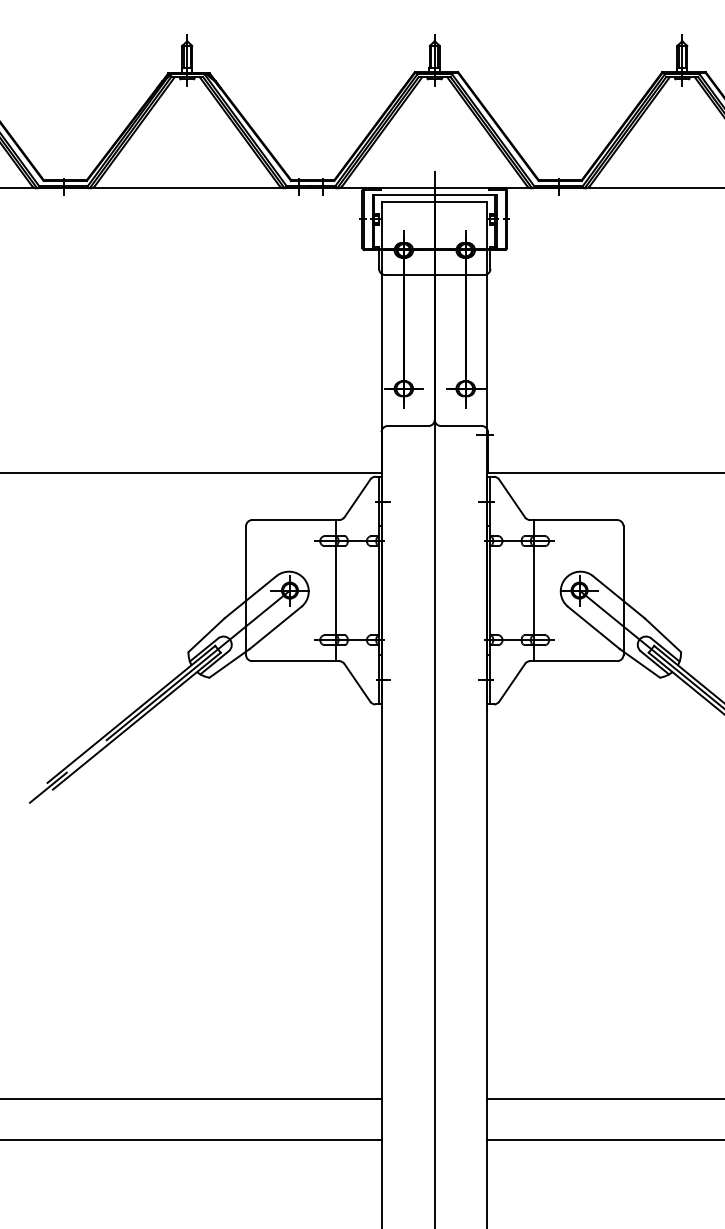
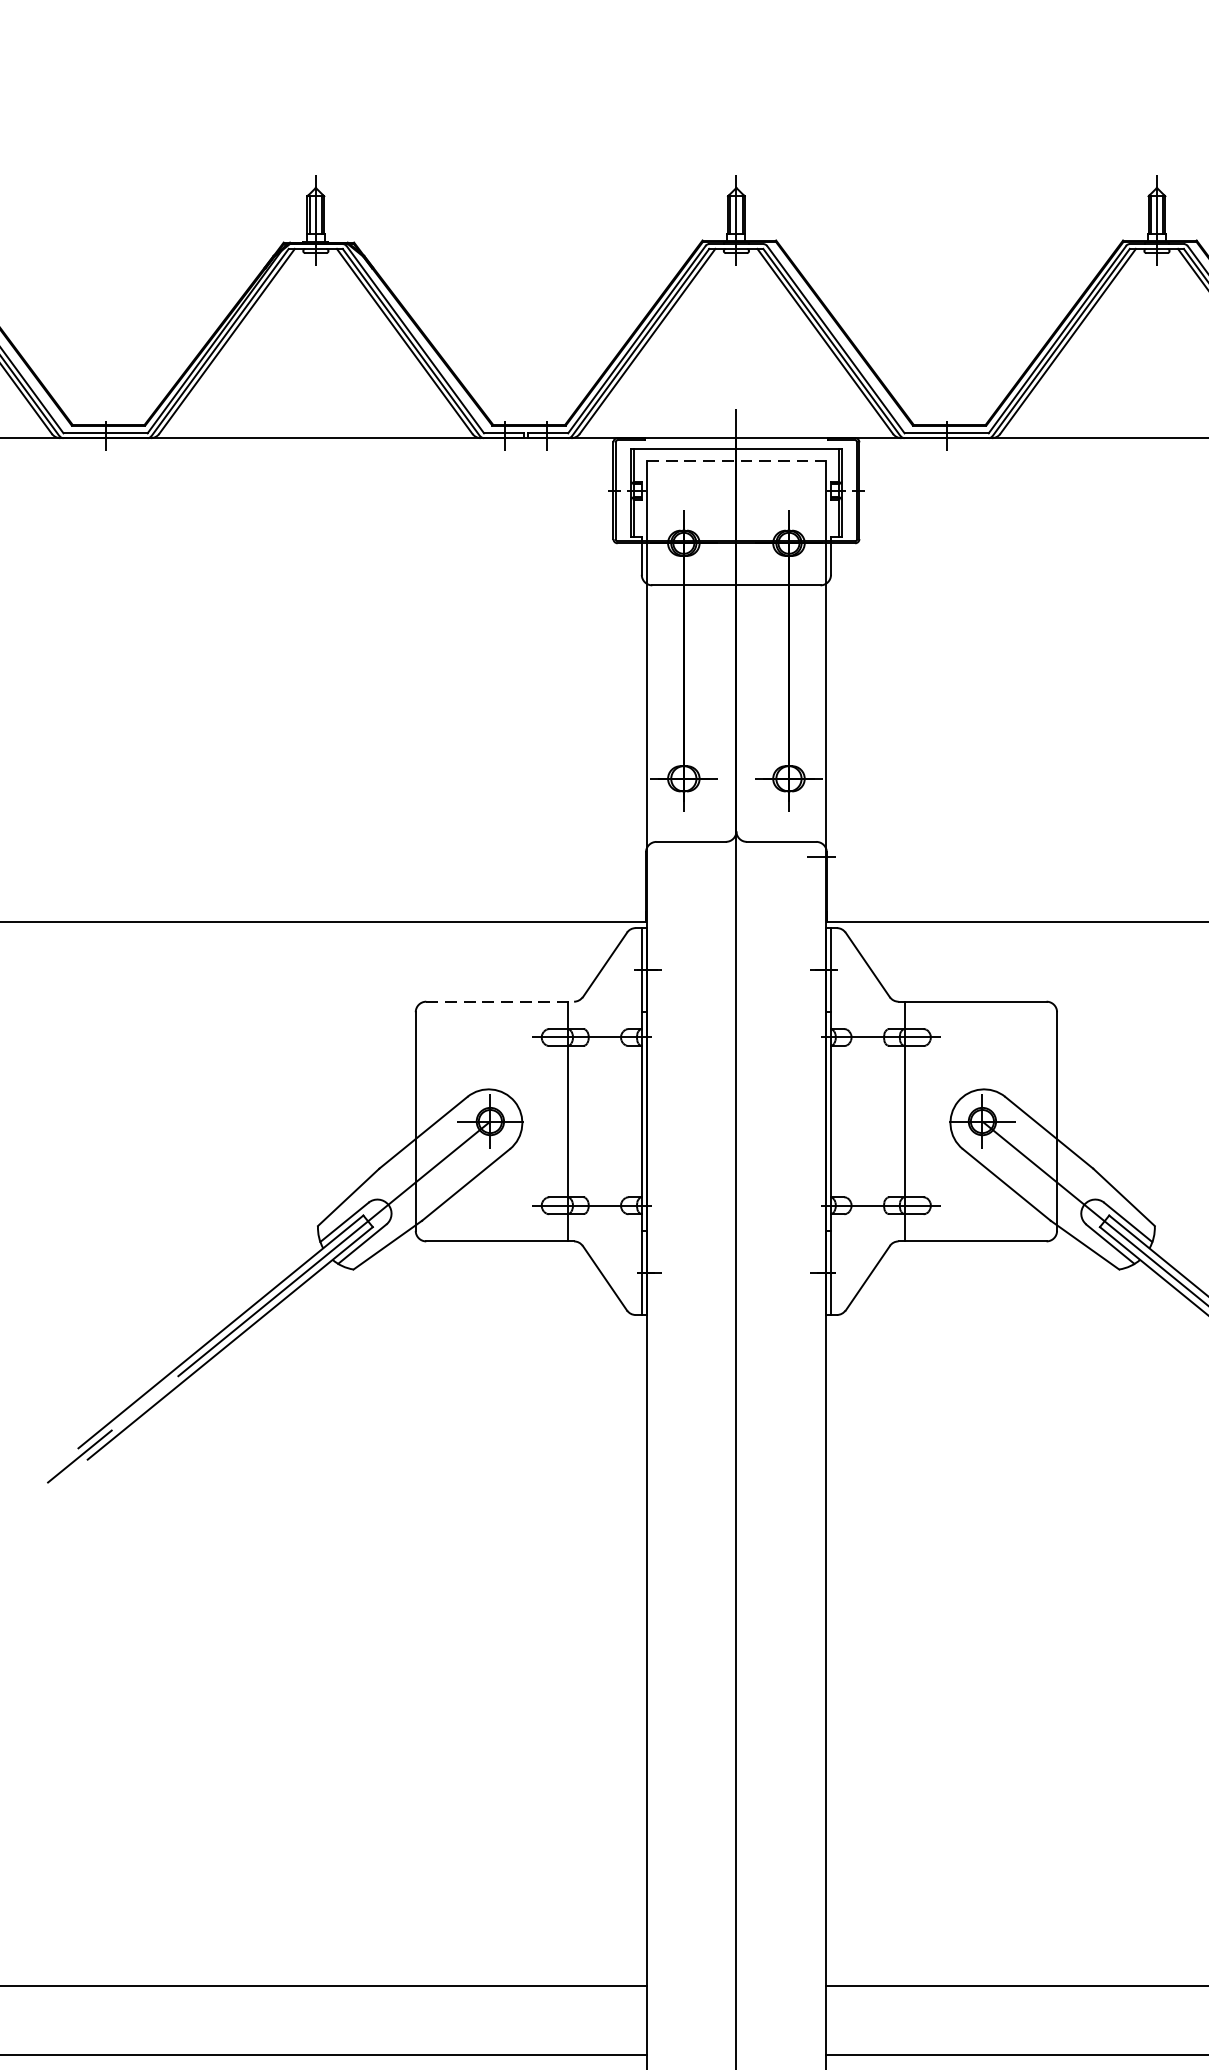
line: (434, 202) -> (735, 462), solid -> dashed
line: (296, 520) -> (501, 1002), solid -> dashed

